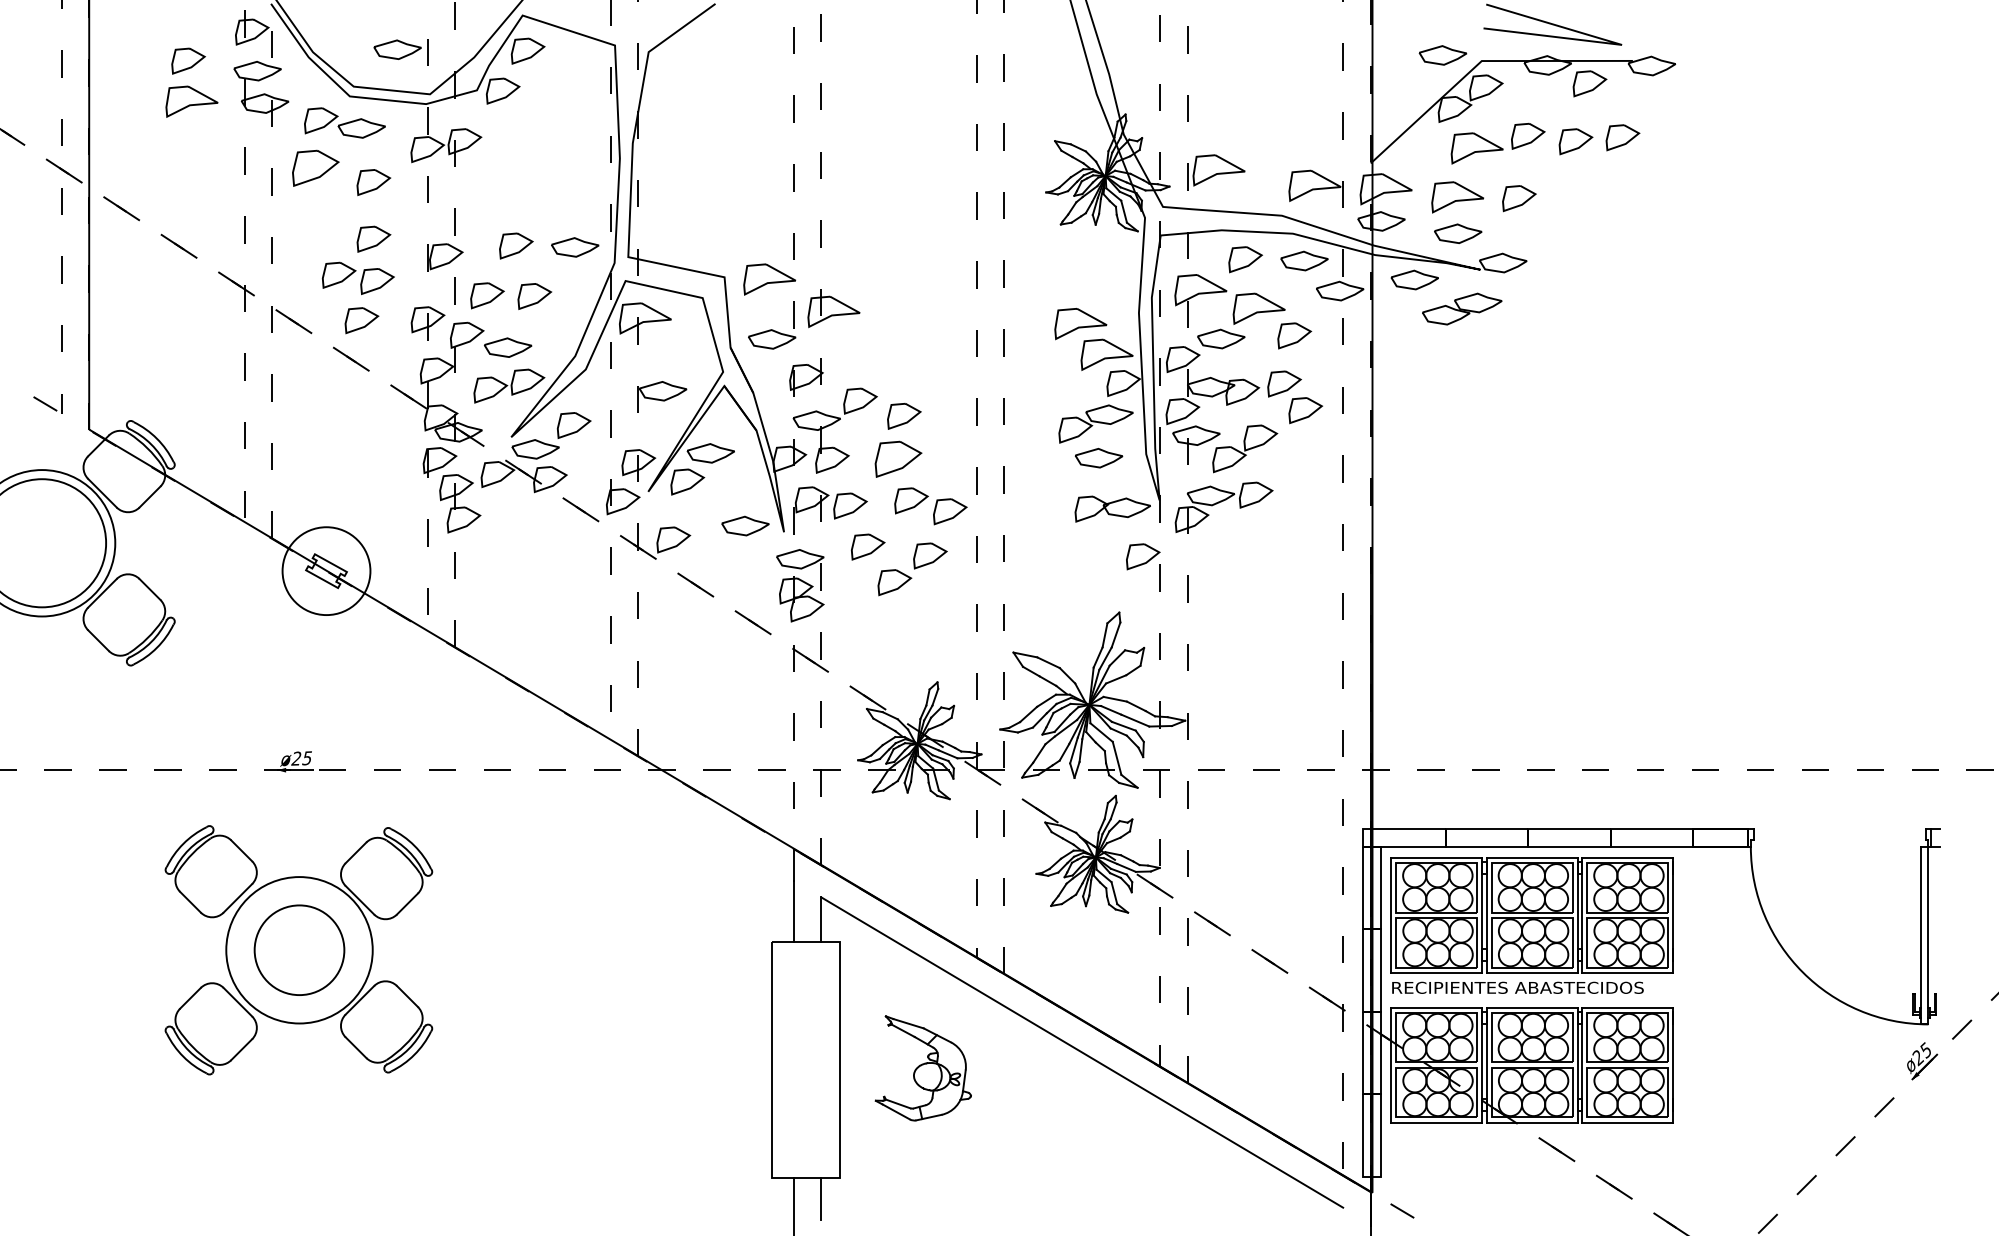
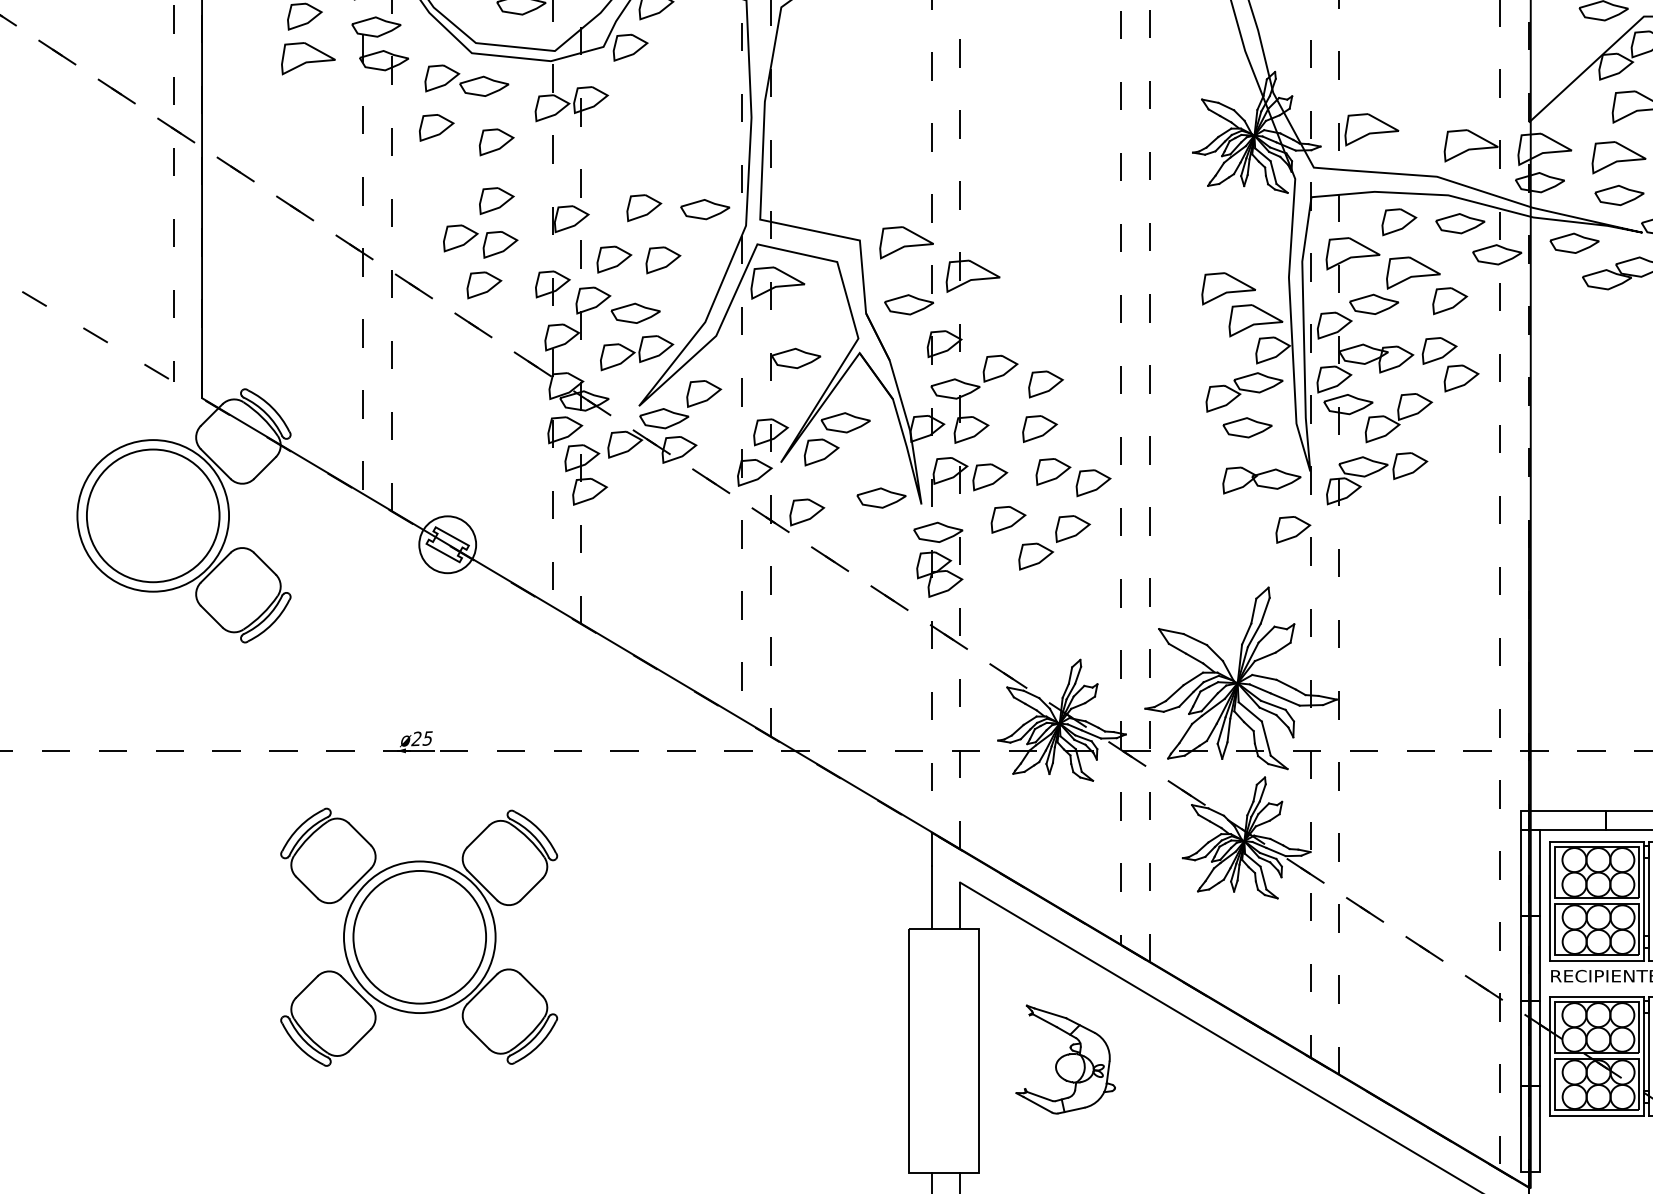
part: (315, 168) -> (436, 127), size x0.71
part: (898, 459) -> (1039, 429), size x0.71
circle: (326, 570) -> (447, 544), size x0.62
circle: (299, 950) -> (419, 937), size x1.43

